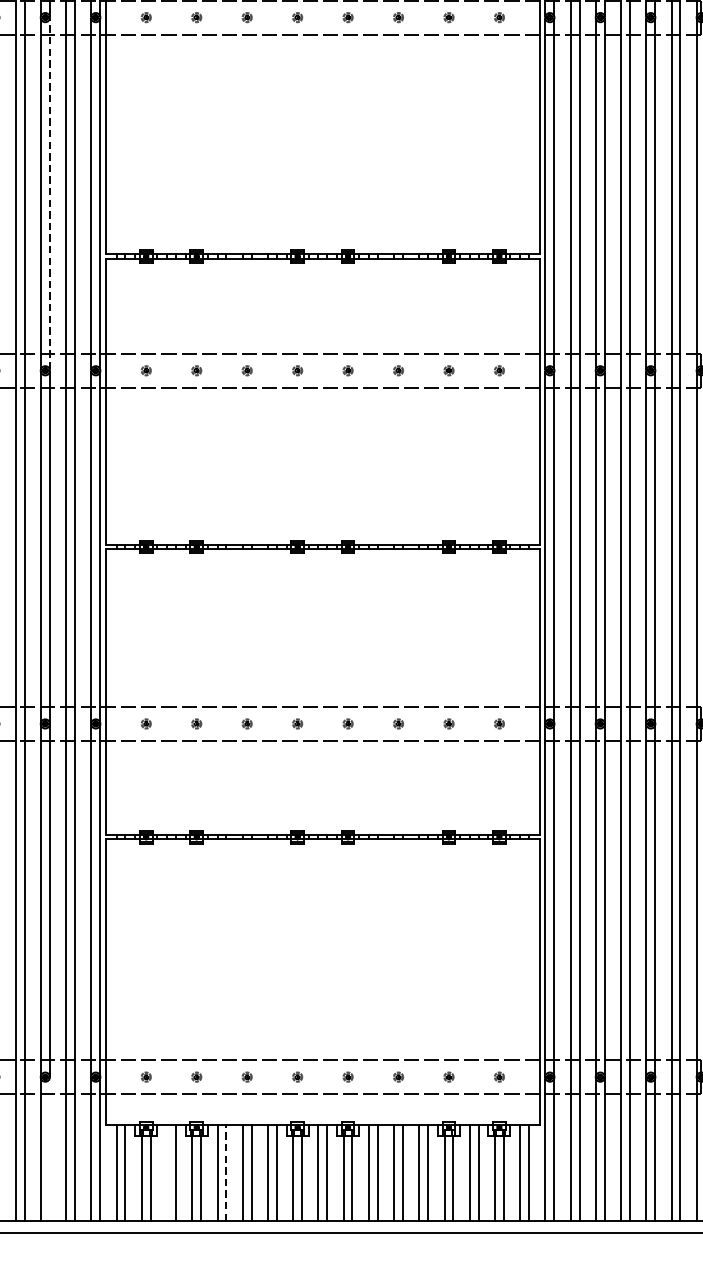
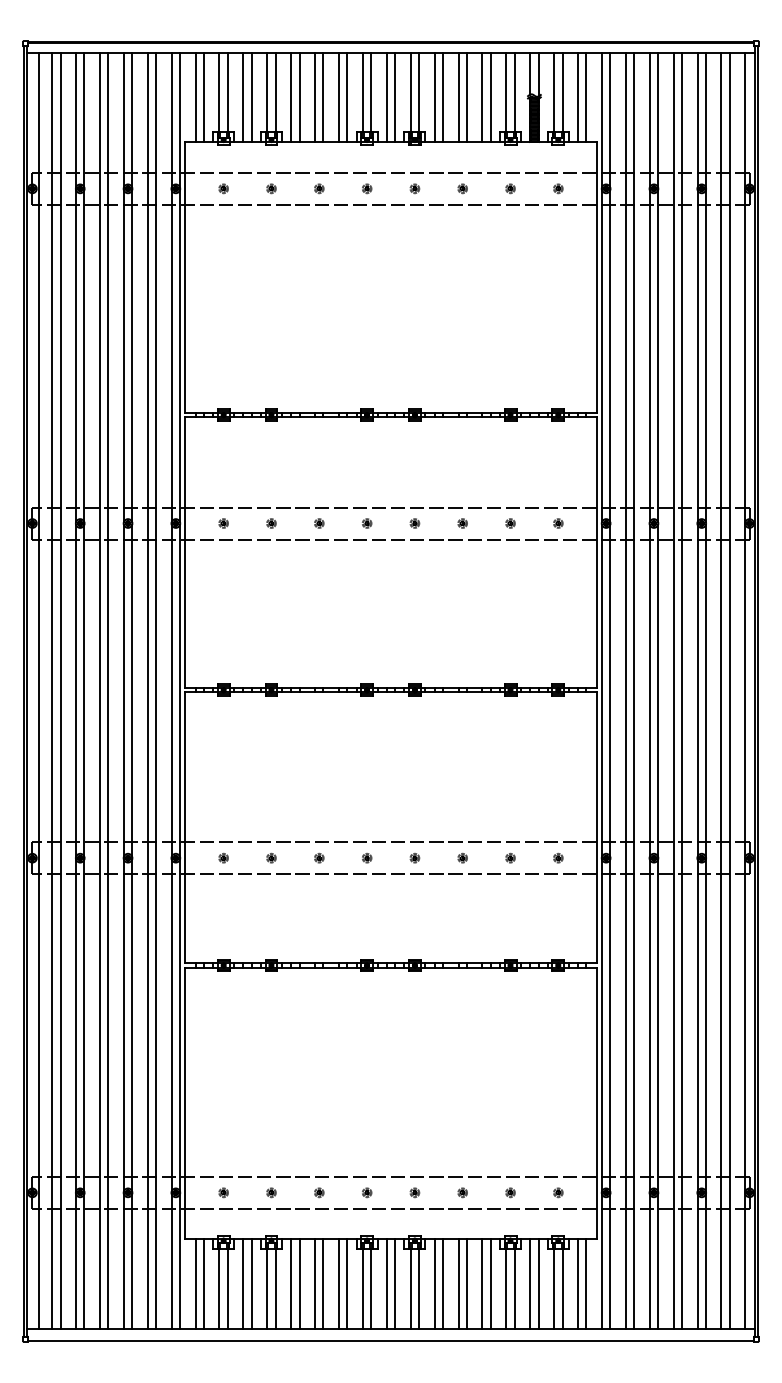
line: (50, 193) -> (132, 355), dashed -> solid
line: (50, 1149) -> (132, 1261), added
line: (167, 1172) -> (243, 1283), added
line: (226, 1172) -> (299, 1283), dashed -> solid

